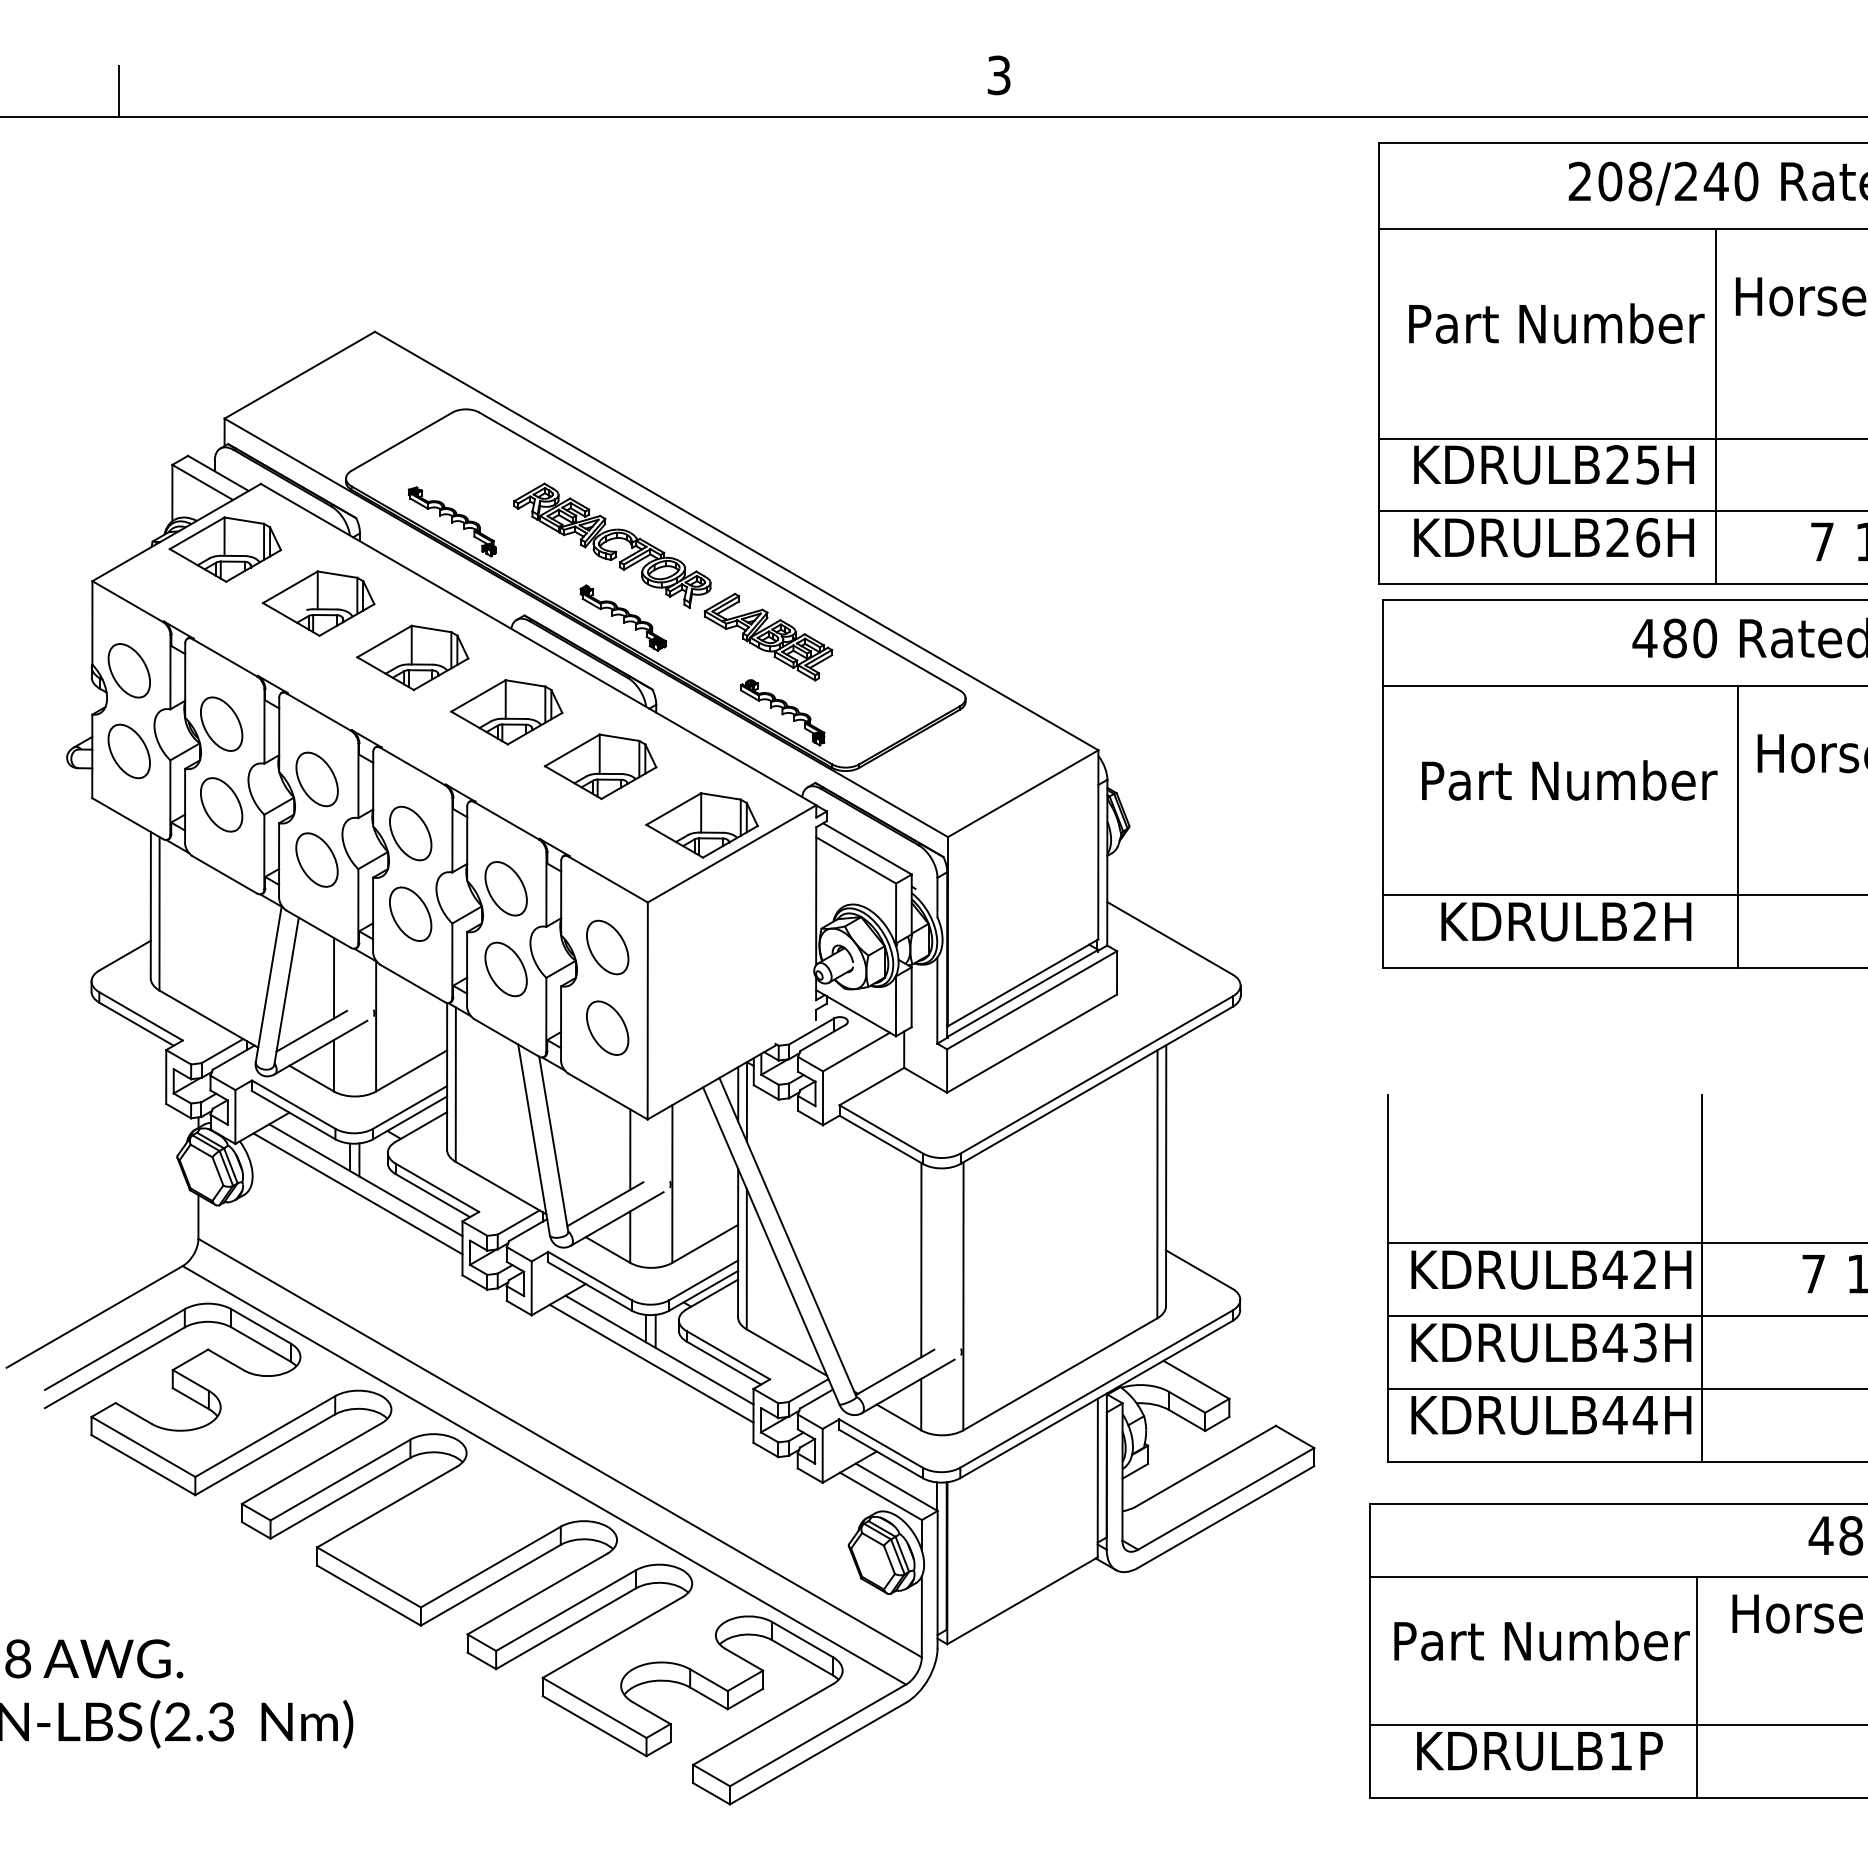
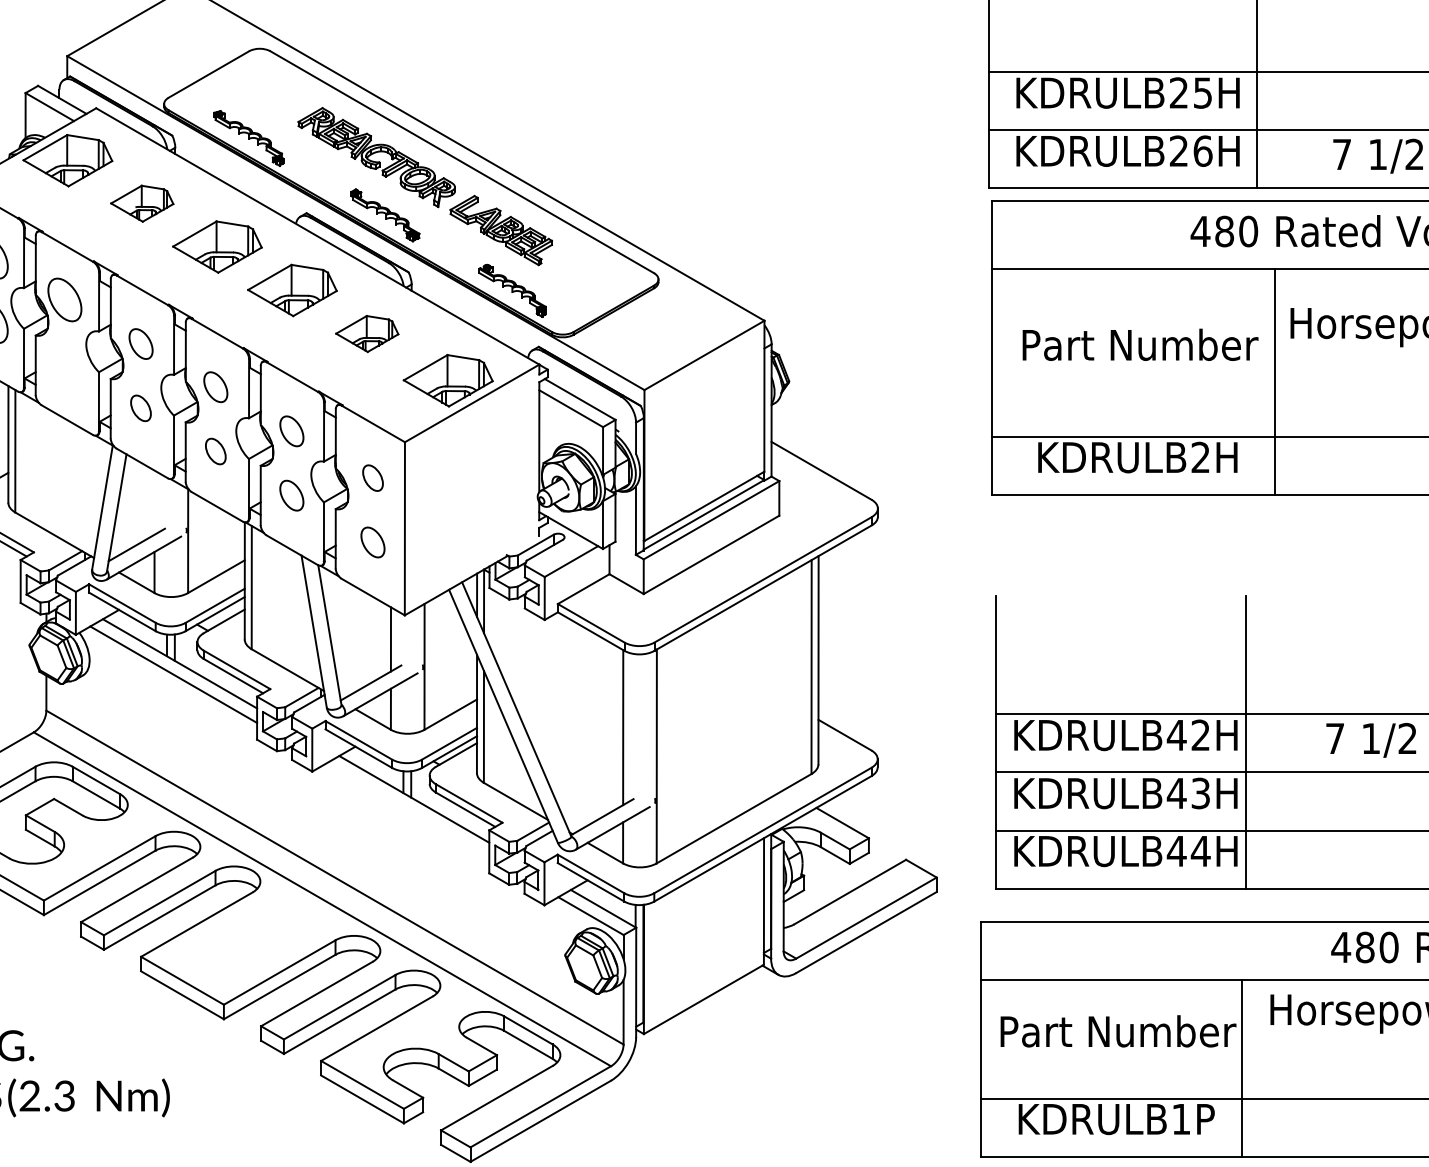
part: (318, 603) -> (142, 203), size x0.7
part: (600, 766) -> (367, 333), size x0.7
part: (316, 779) -> (140, 344), size x0.7
part: (221, 804) -> (64, 364), removed
part: (410, 833) -> (215, 387), size x0.7
part: (316, 859) -> (140, 407), size x0.6
part: (505, 888) -> (291, 431), size x0.7
part: (410, 913) -> (215, 451), size x0.6
part: (607, 947) -> (372, 478), size x0.6
part: (505, 969) -> (291, 495), size x0.7
line: (334, 978) -> (154, 502), removed
part: (607, 1027) -> (372, 541), size x0.7
line: (651, 1363) -> (407, 810), removed

